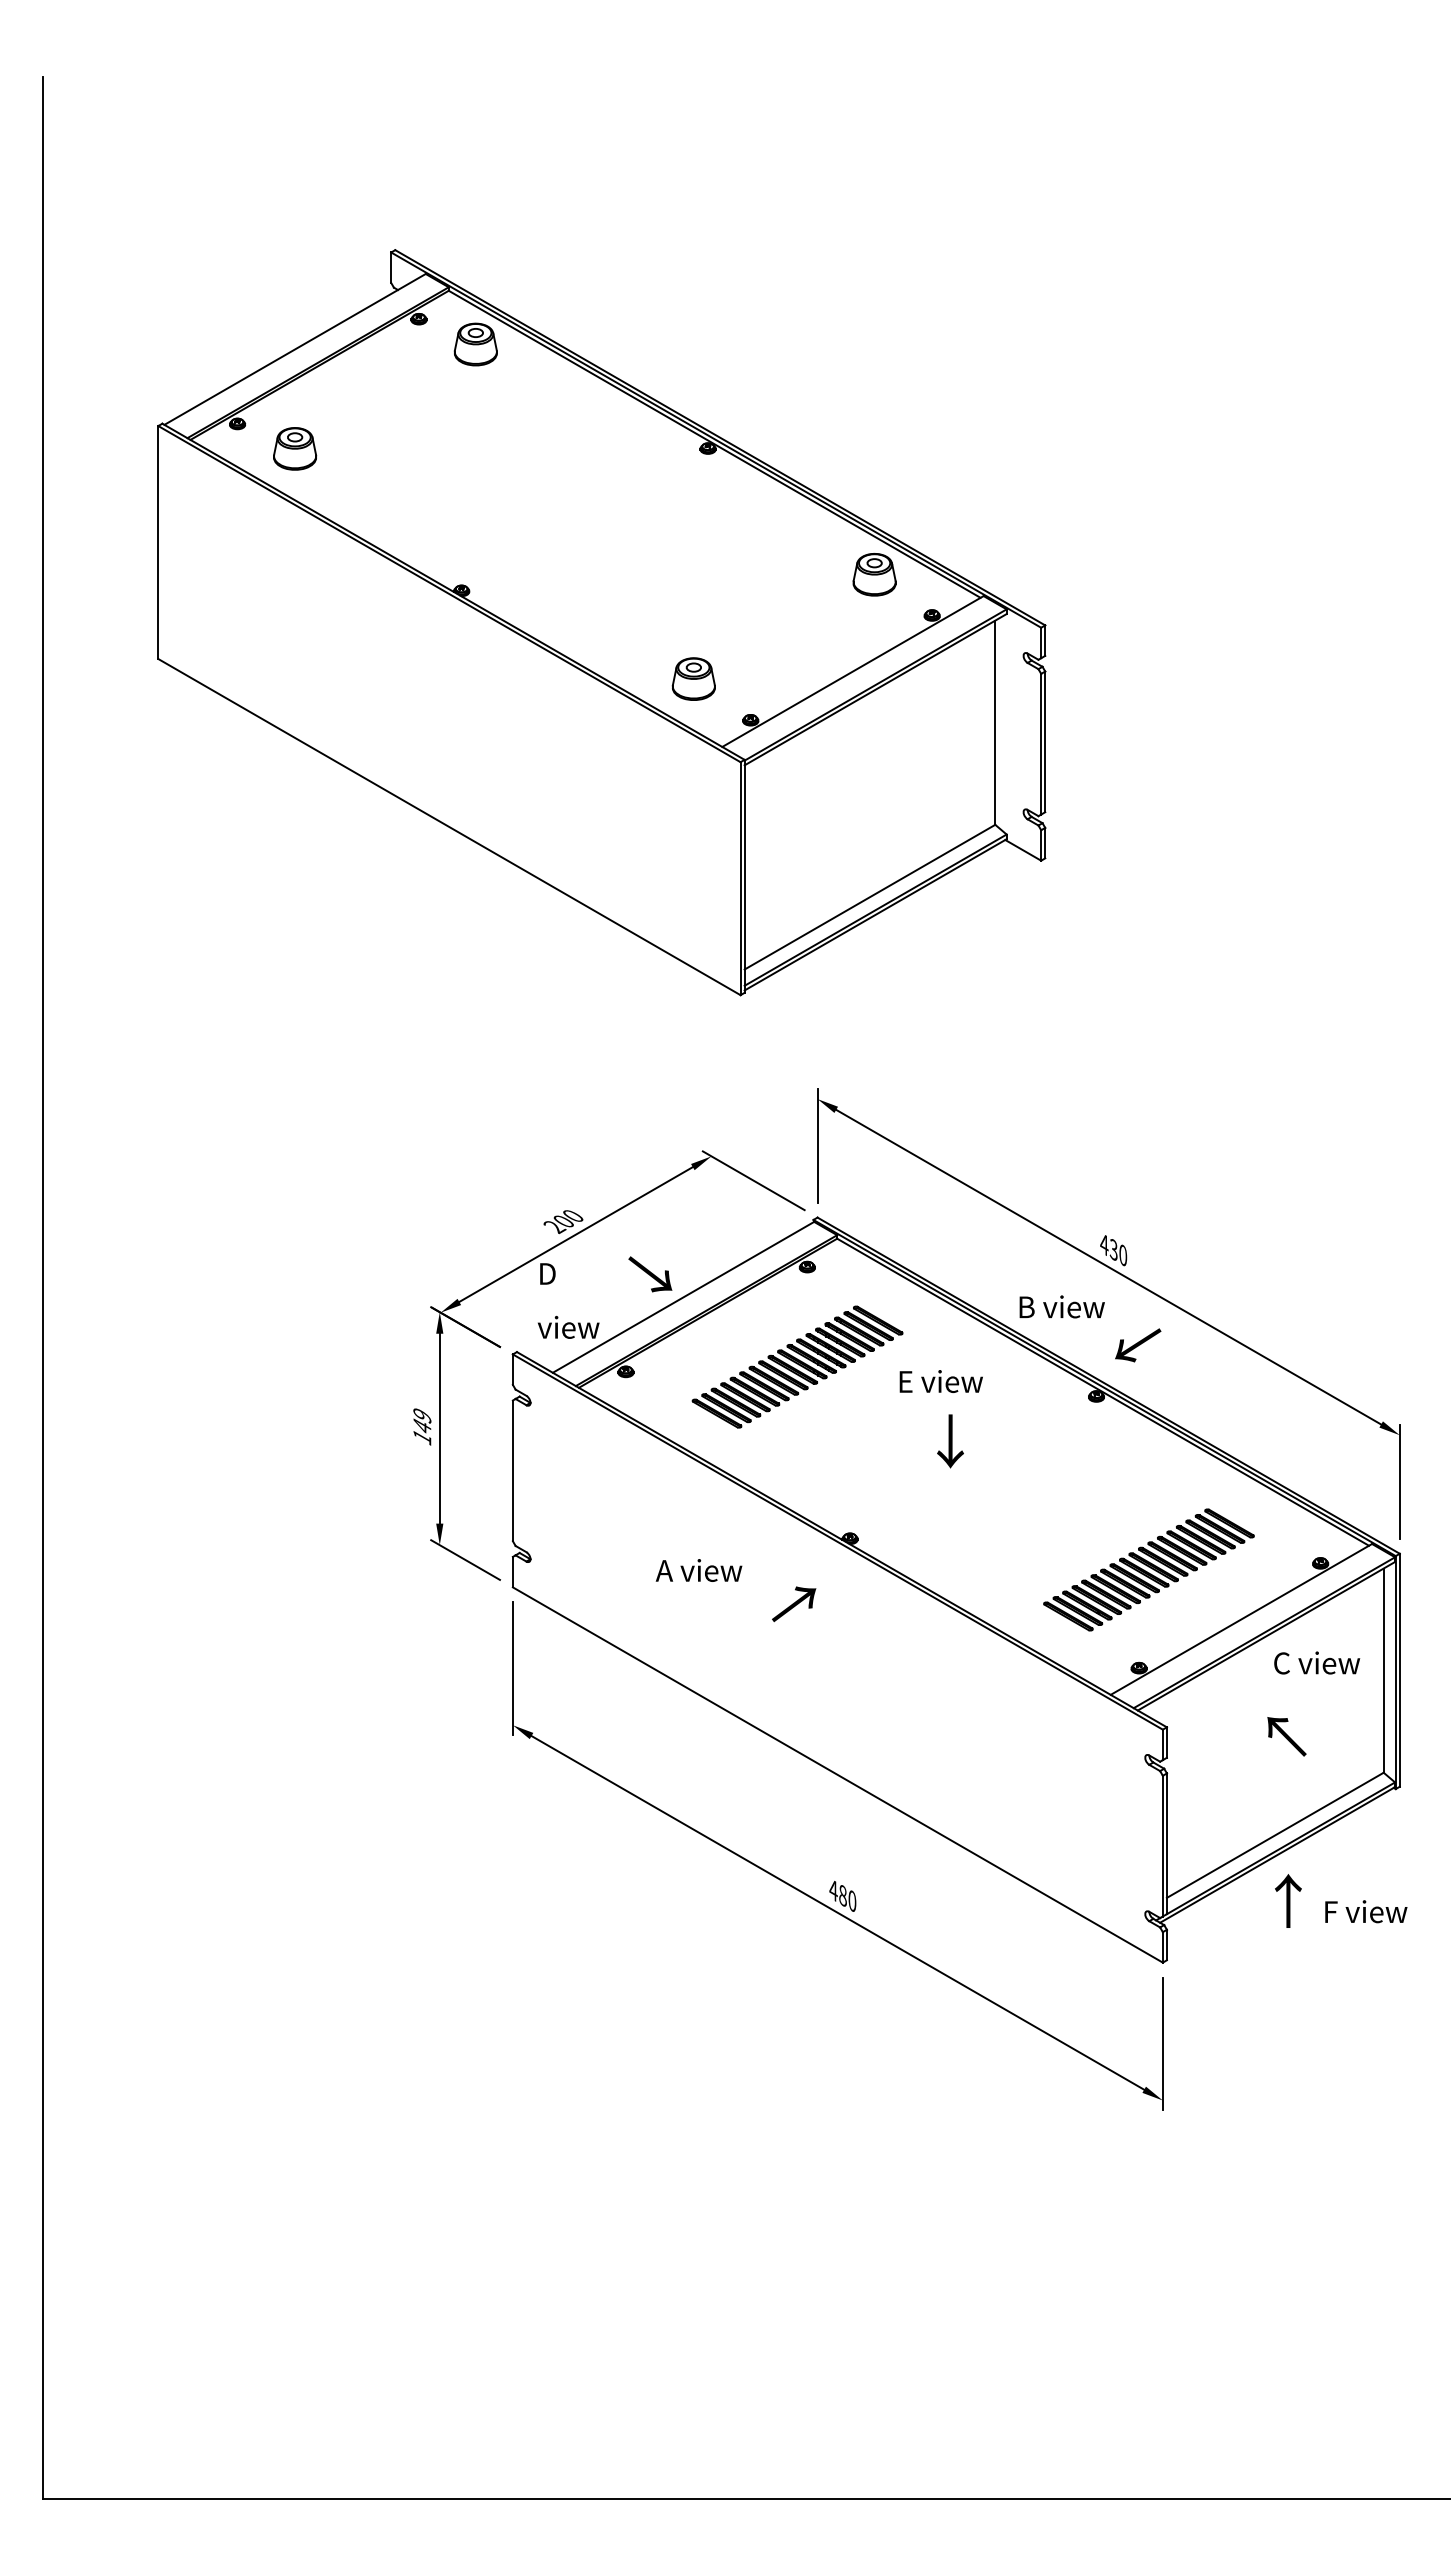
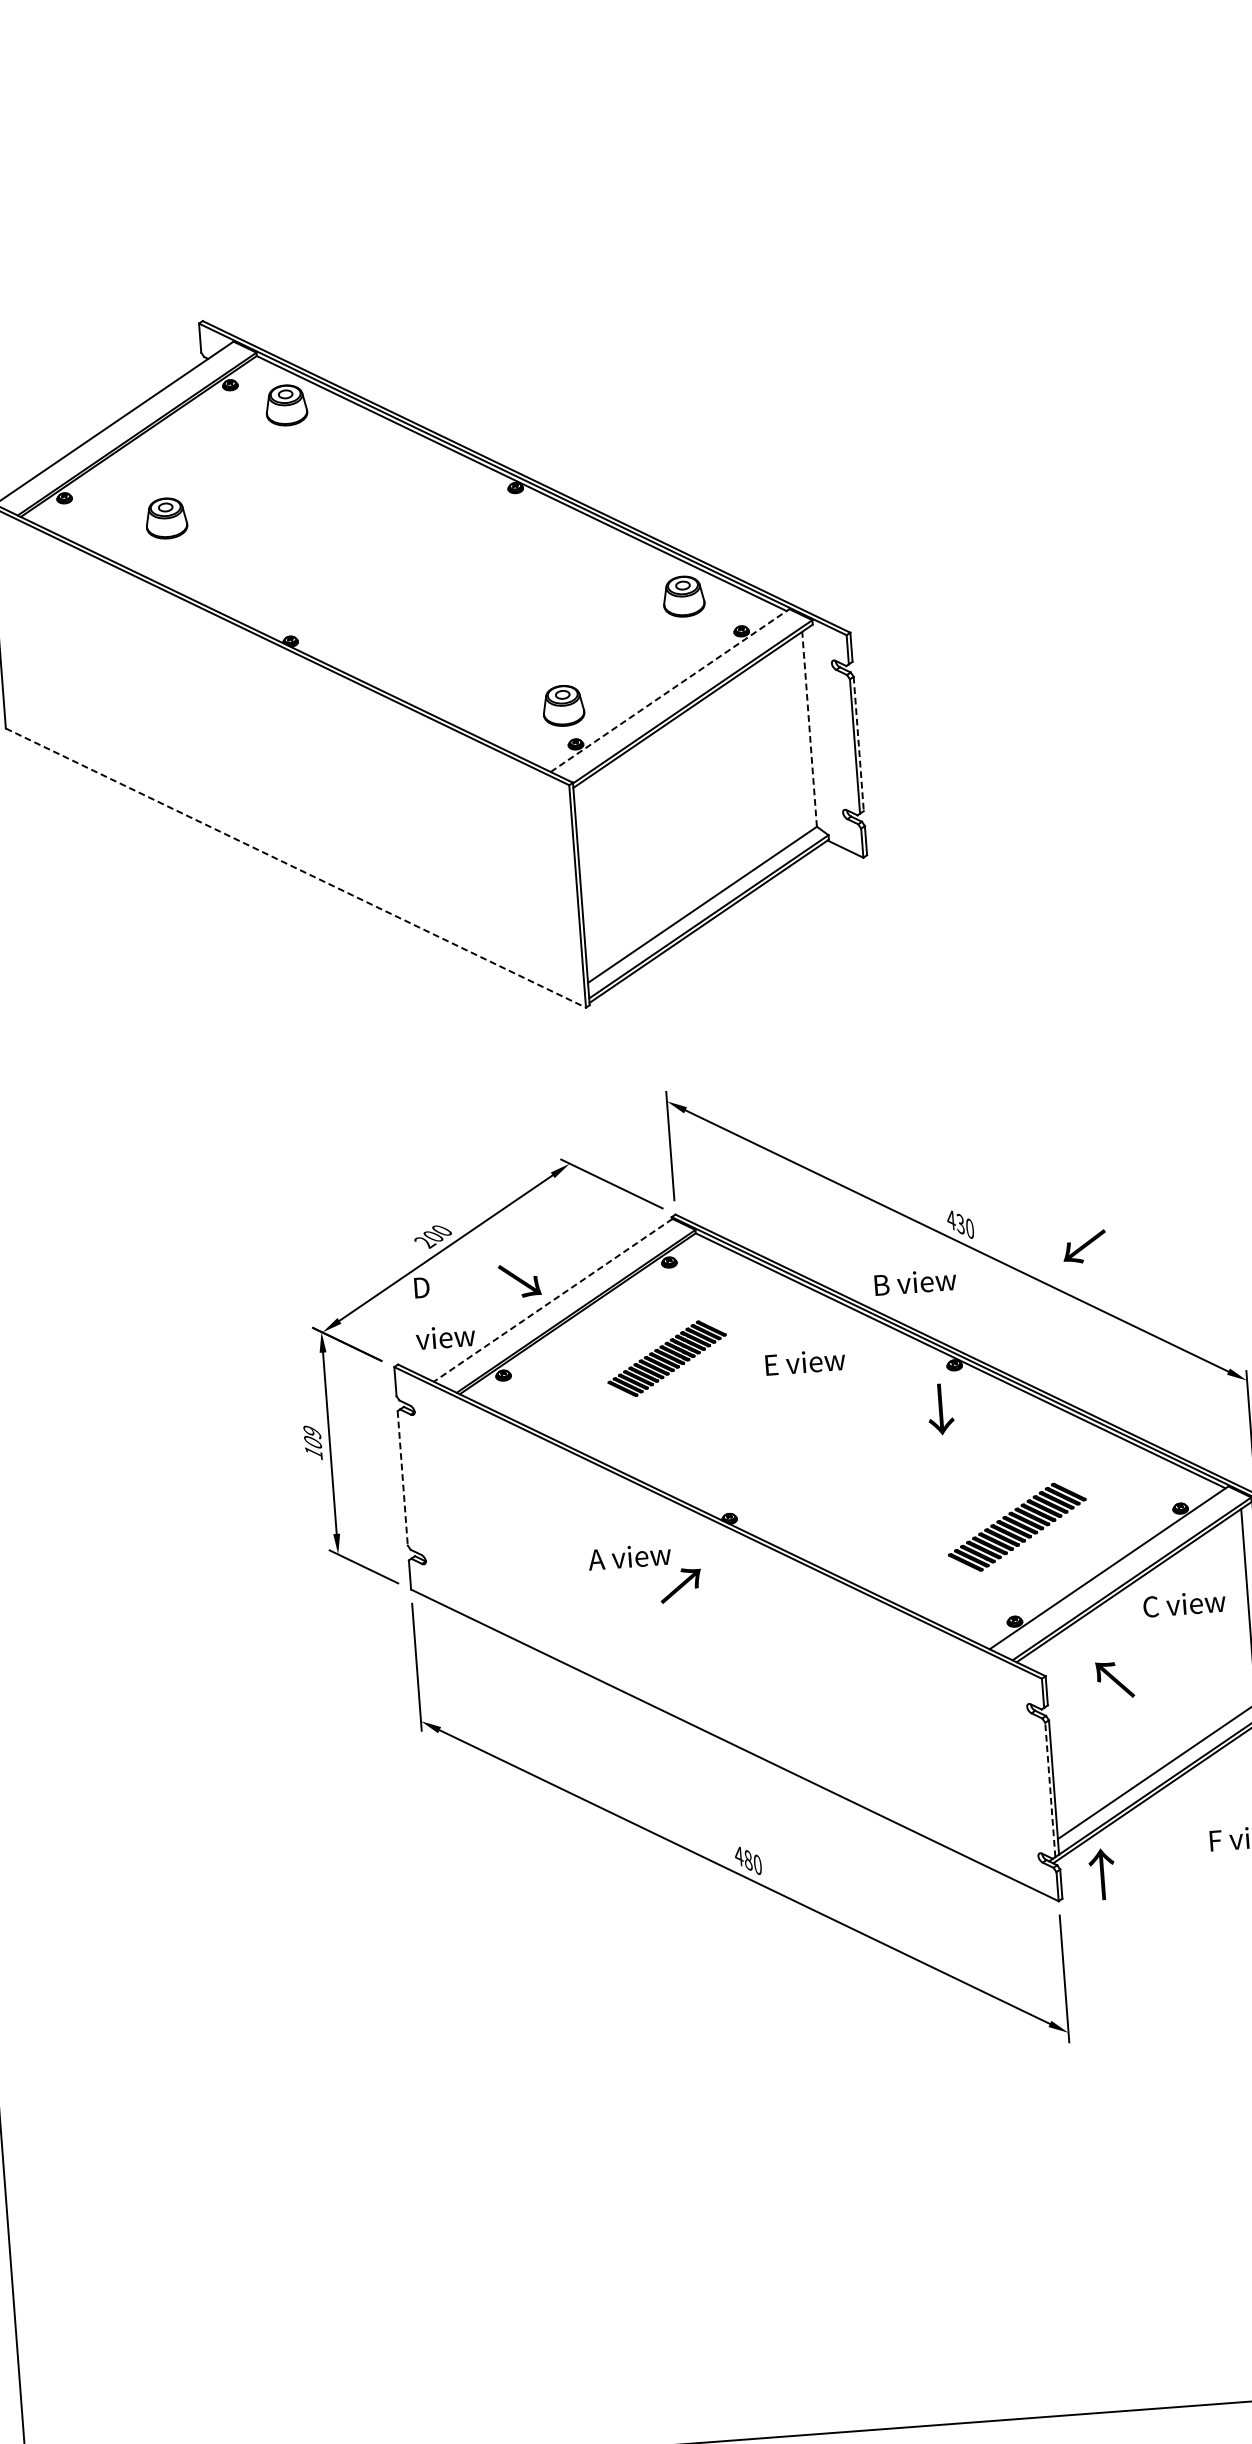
part: (295, 448) -> (166, 518), moved
line: (852, 671) -> (669, 690), solid -> dashed
part: (693, 678) -> (563, 705), moved
line: (995, 722) -> (809, 729), solid -> dashed
line: (1045, 742) -> (859, 744), solid -> dashed
line: (449, 827) -> (295, 868), solid -> dashed
line: (683, 1297) -> (553, 1300), solid -> dashed
text: (1138, 1345) -> (1085, 1247), moved
part: (797, 1366) -> (666, 1358), size x0.6
text: (422, 1425) -> (313, 1441), 149 -> 109
text: (950, 1441) -> (940, 1409), moved
line: (512, 1471) -> (402, 1478), solid -> dashed
part: (1148, 1569) -> (1016, 1526), size x0.7
text: (698, 1570) -> (629, 1556), moved
text: (1286, 1736) -> (1114, 1679), moved
line: (1162, 1845) -> (1049, 1789), solid -> dashed
text: (1288, 1900) -> (1102, 1873), moved

